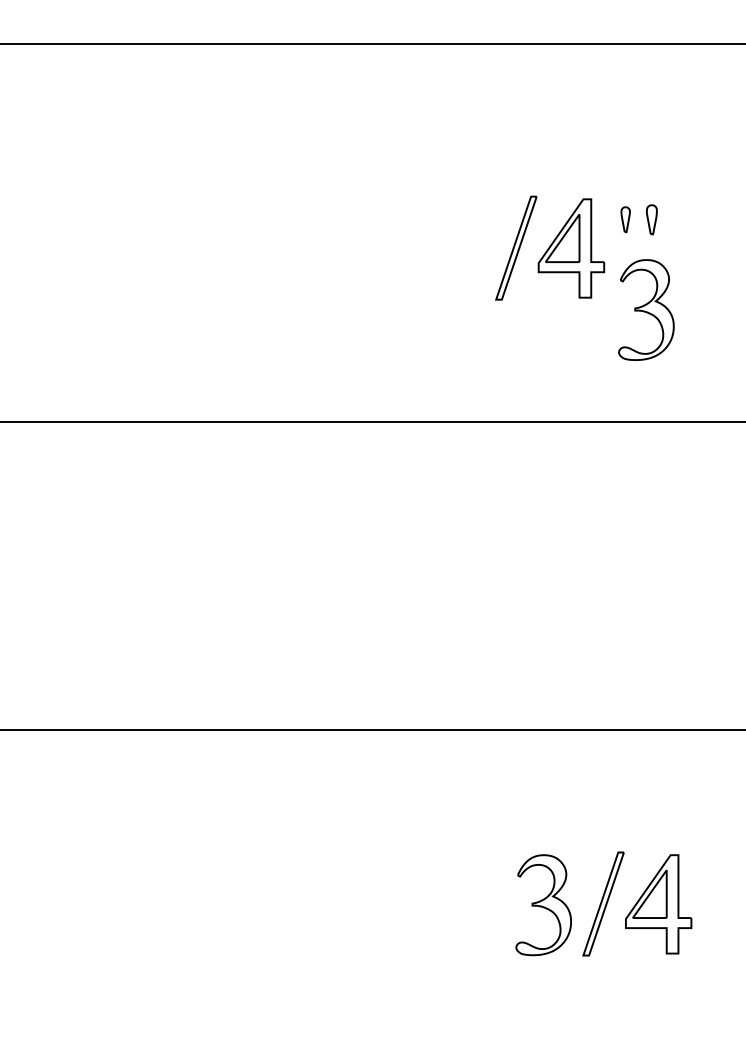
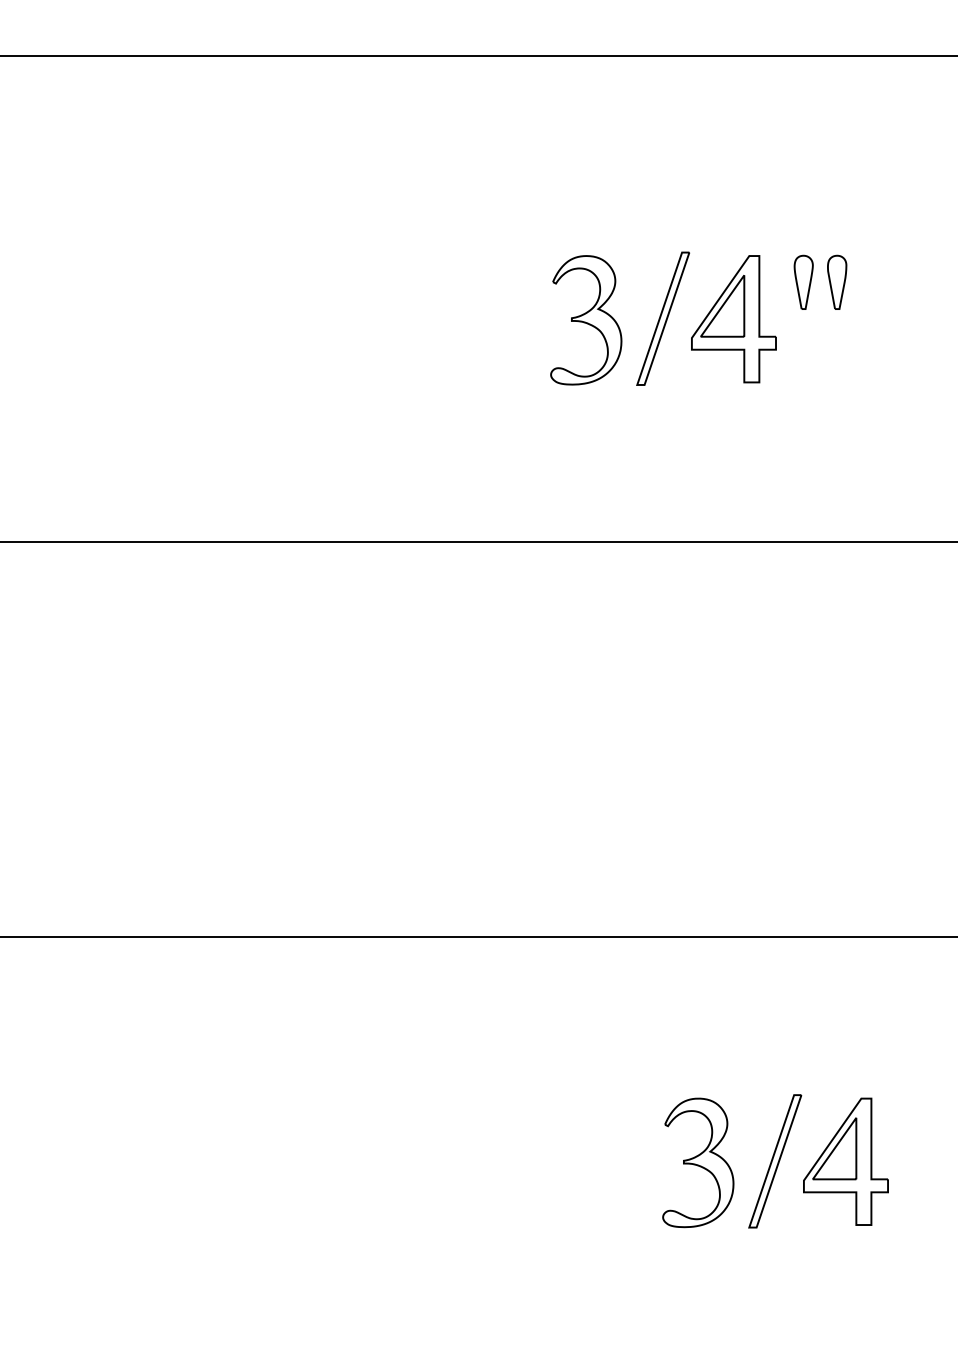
part: (625, 219) -> (803, 281), size x1.67
part: (652, 219) -> (837, 281), size x1.43
part: (646, 310) -> (586, 320), moved

